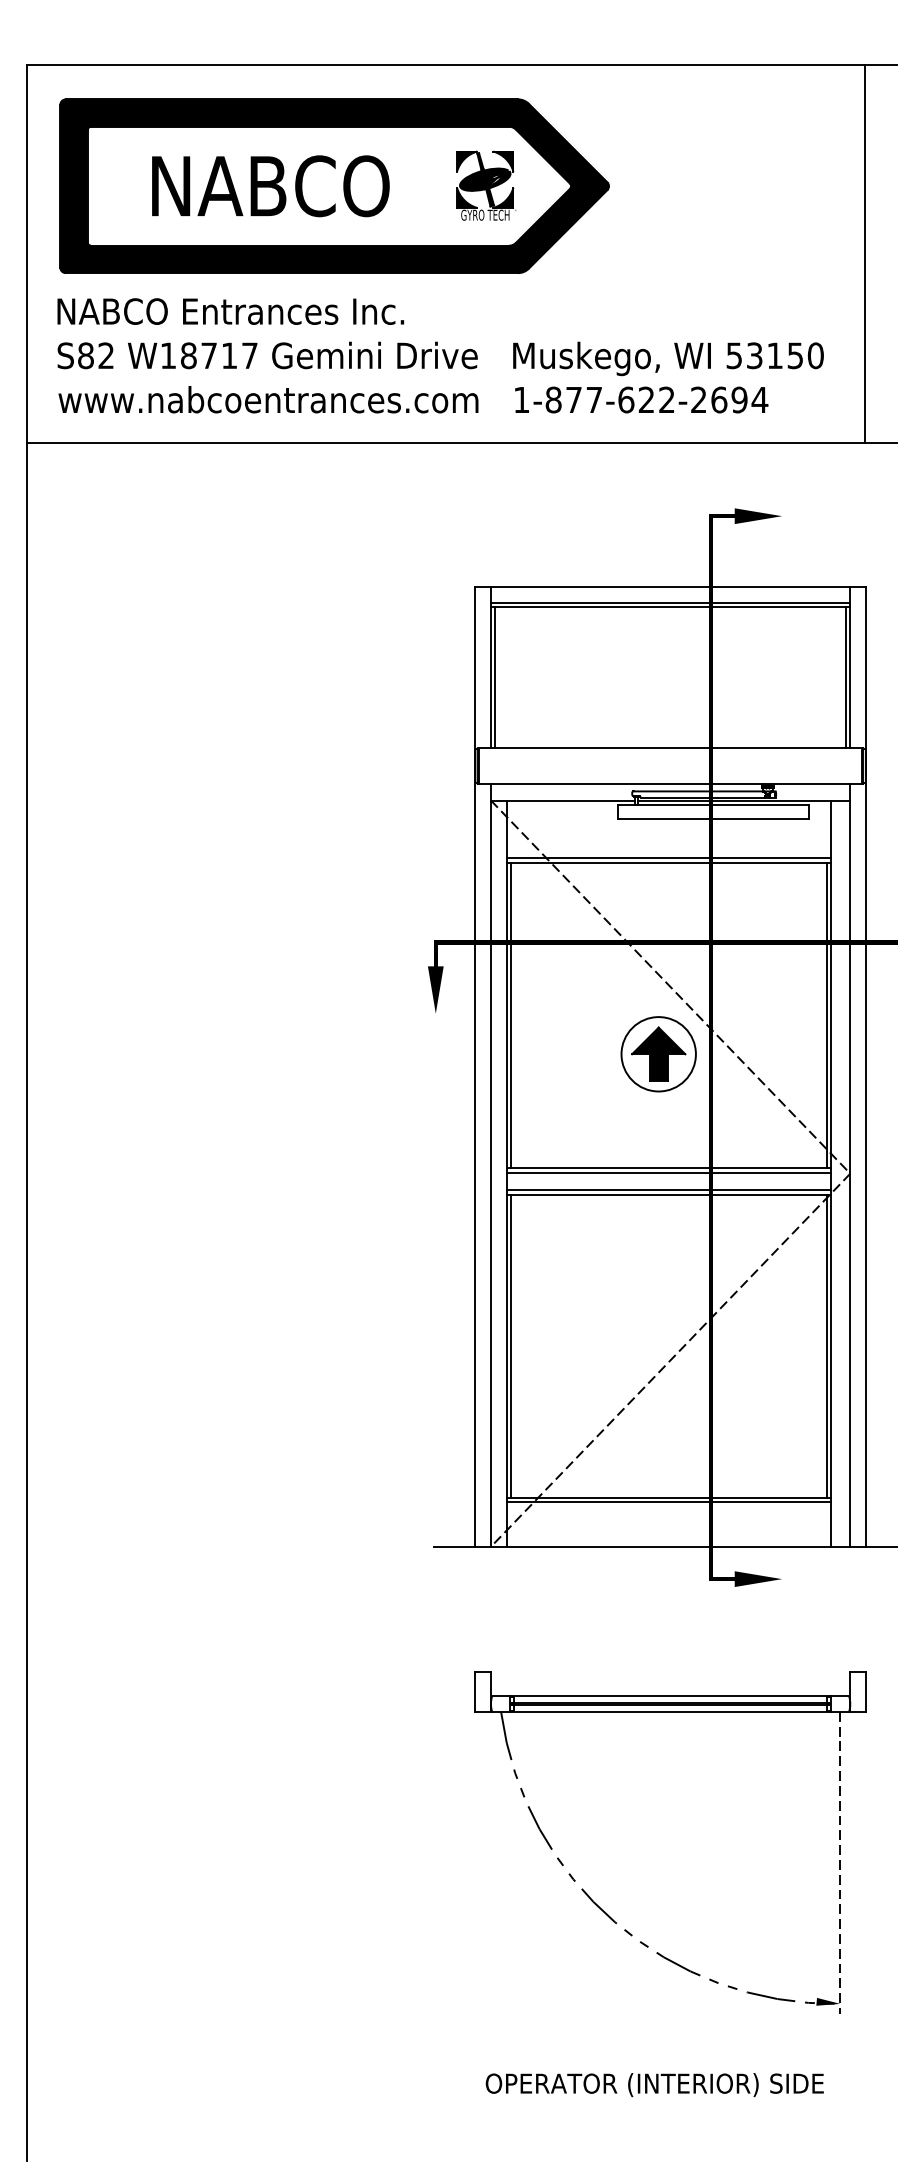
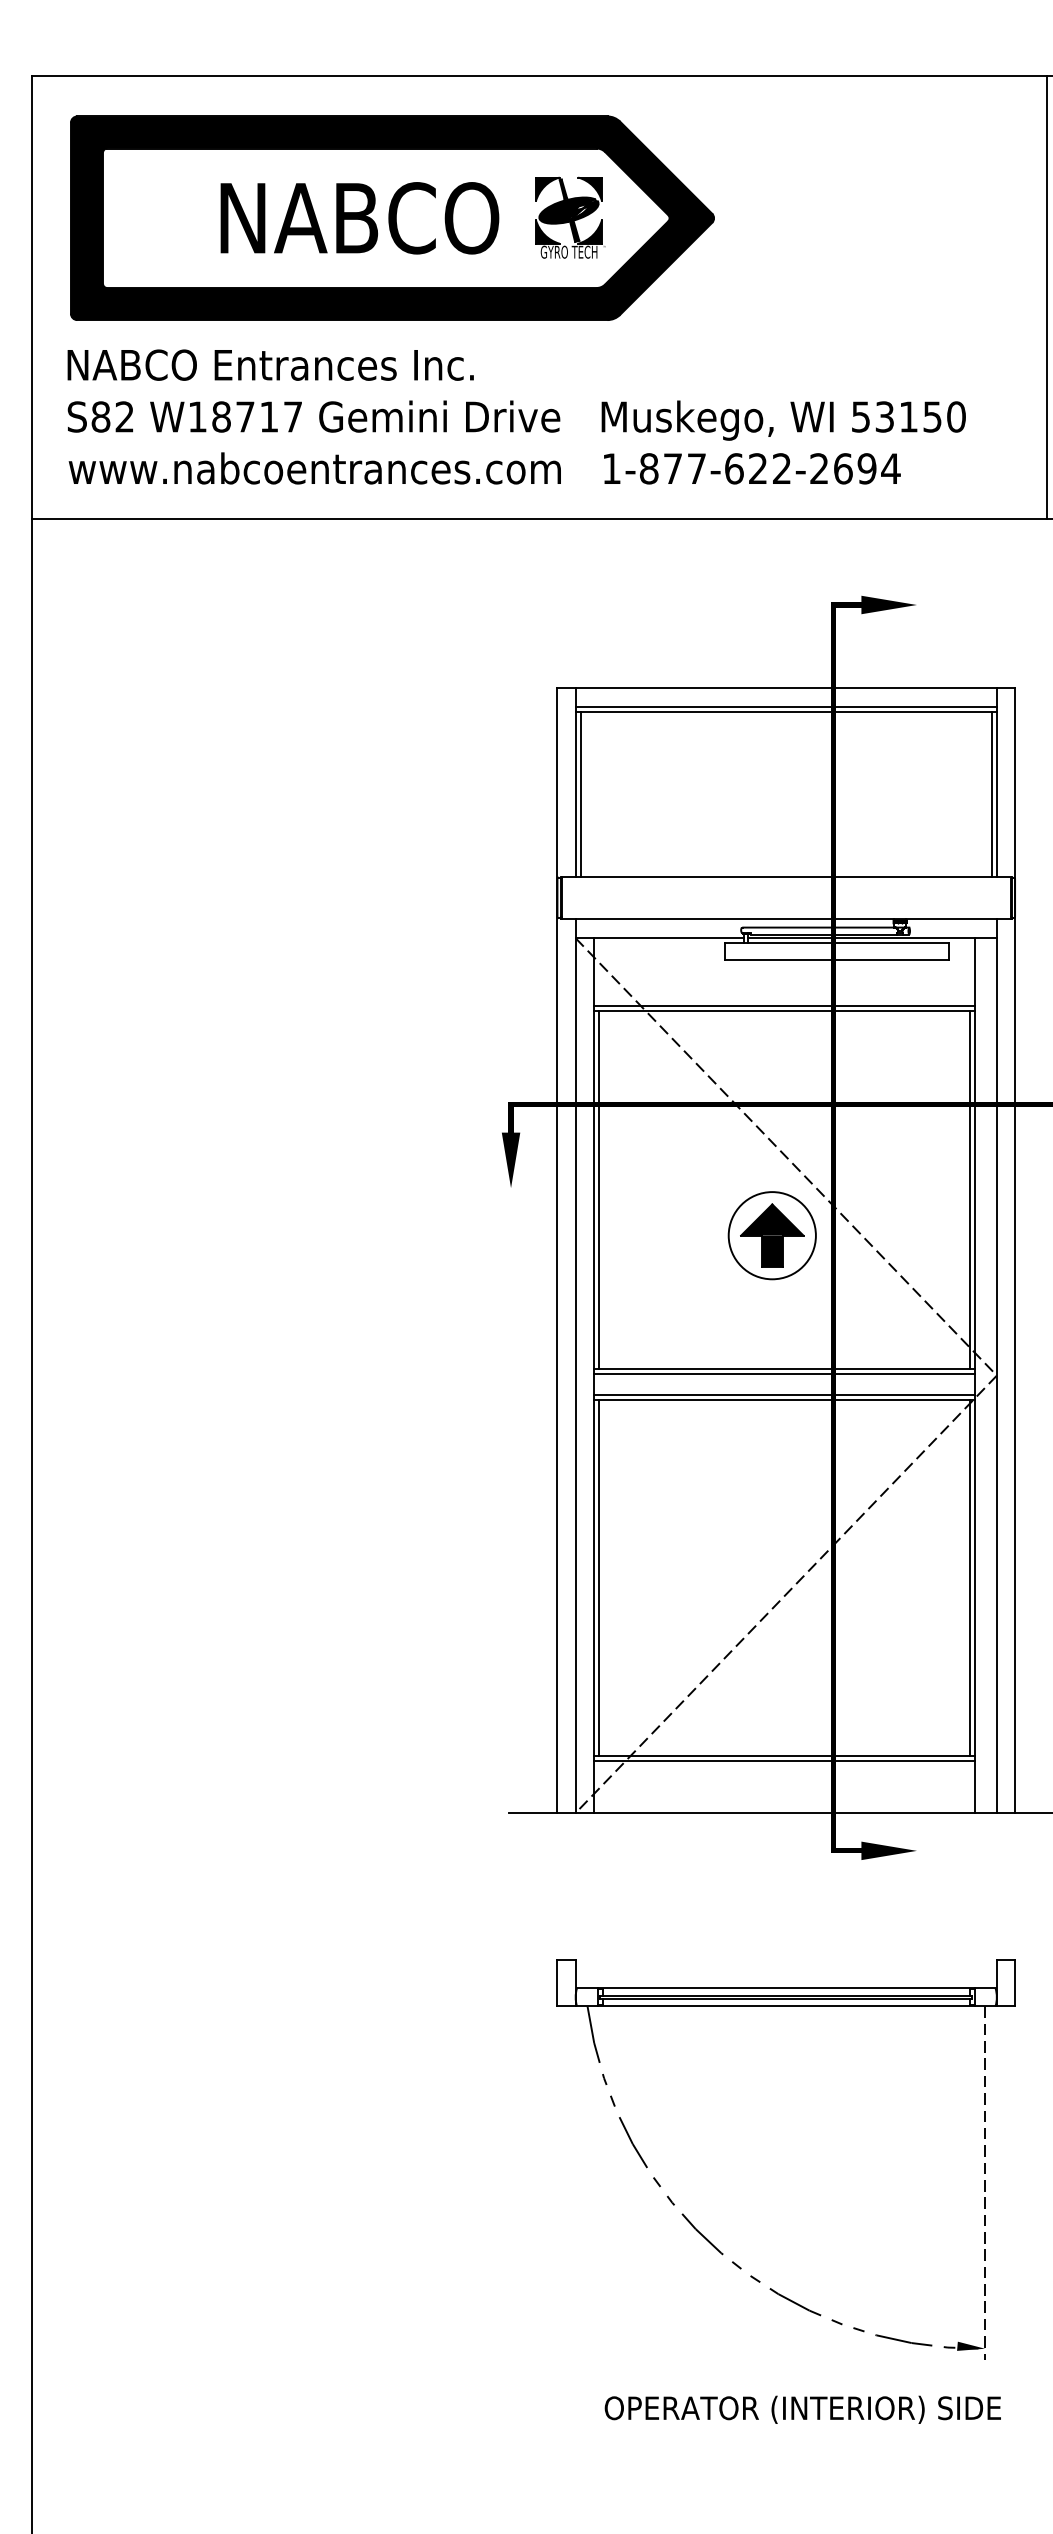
text: (270, 186) -> (359, 218), moved
line: (865, 253) -> (1047, 297), moved
text: (654, 2085) -> (802, 2410), moved

